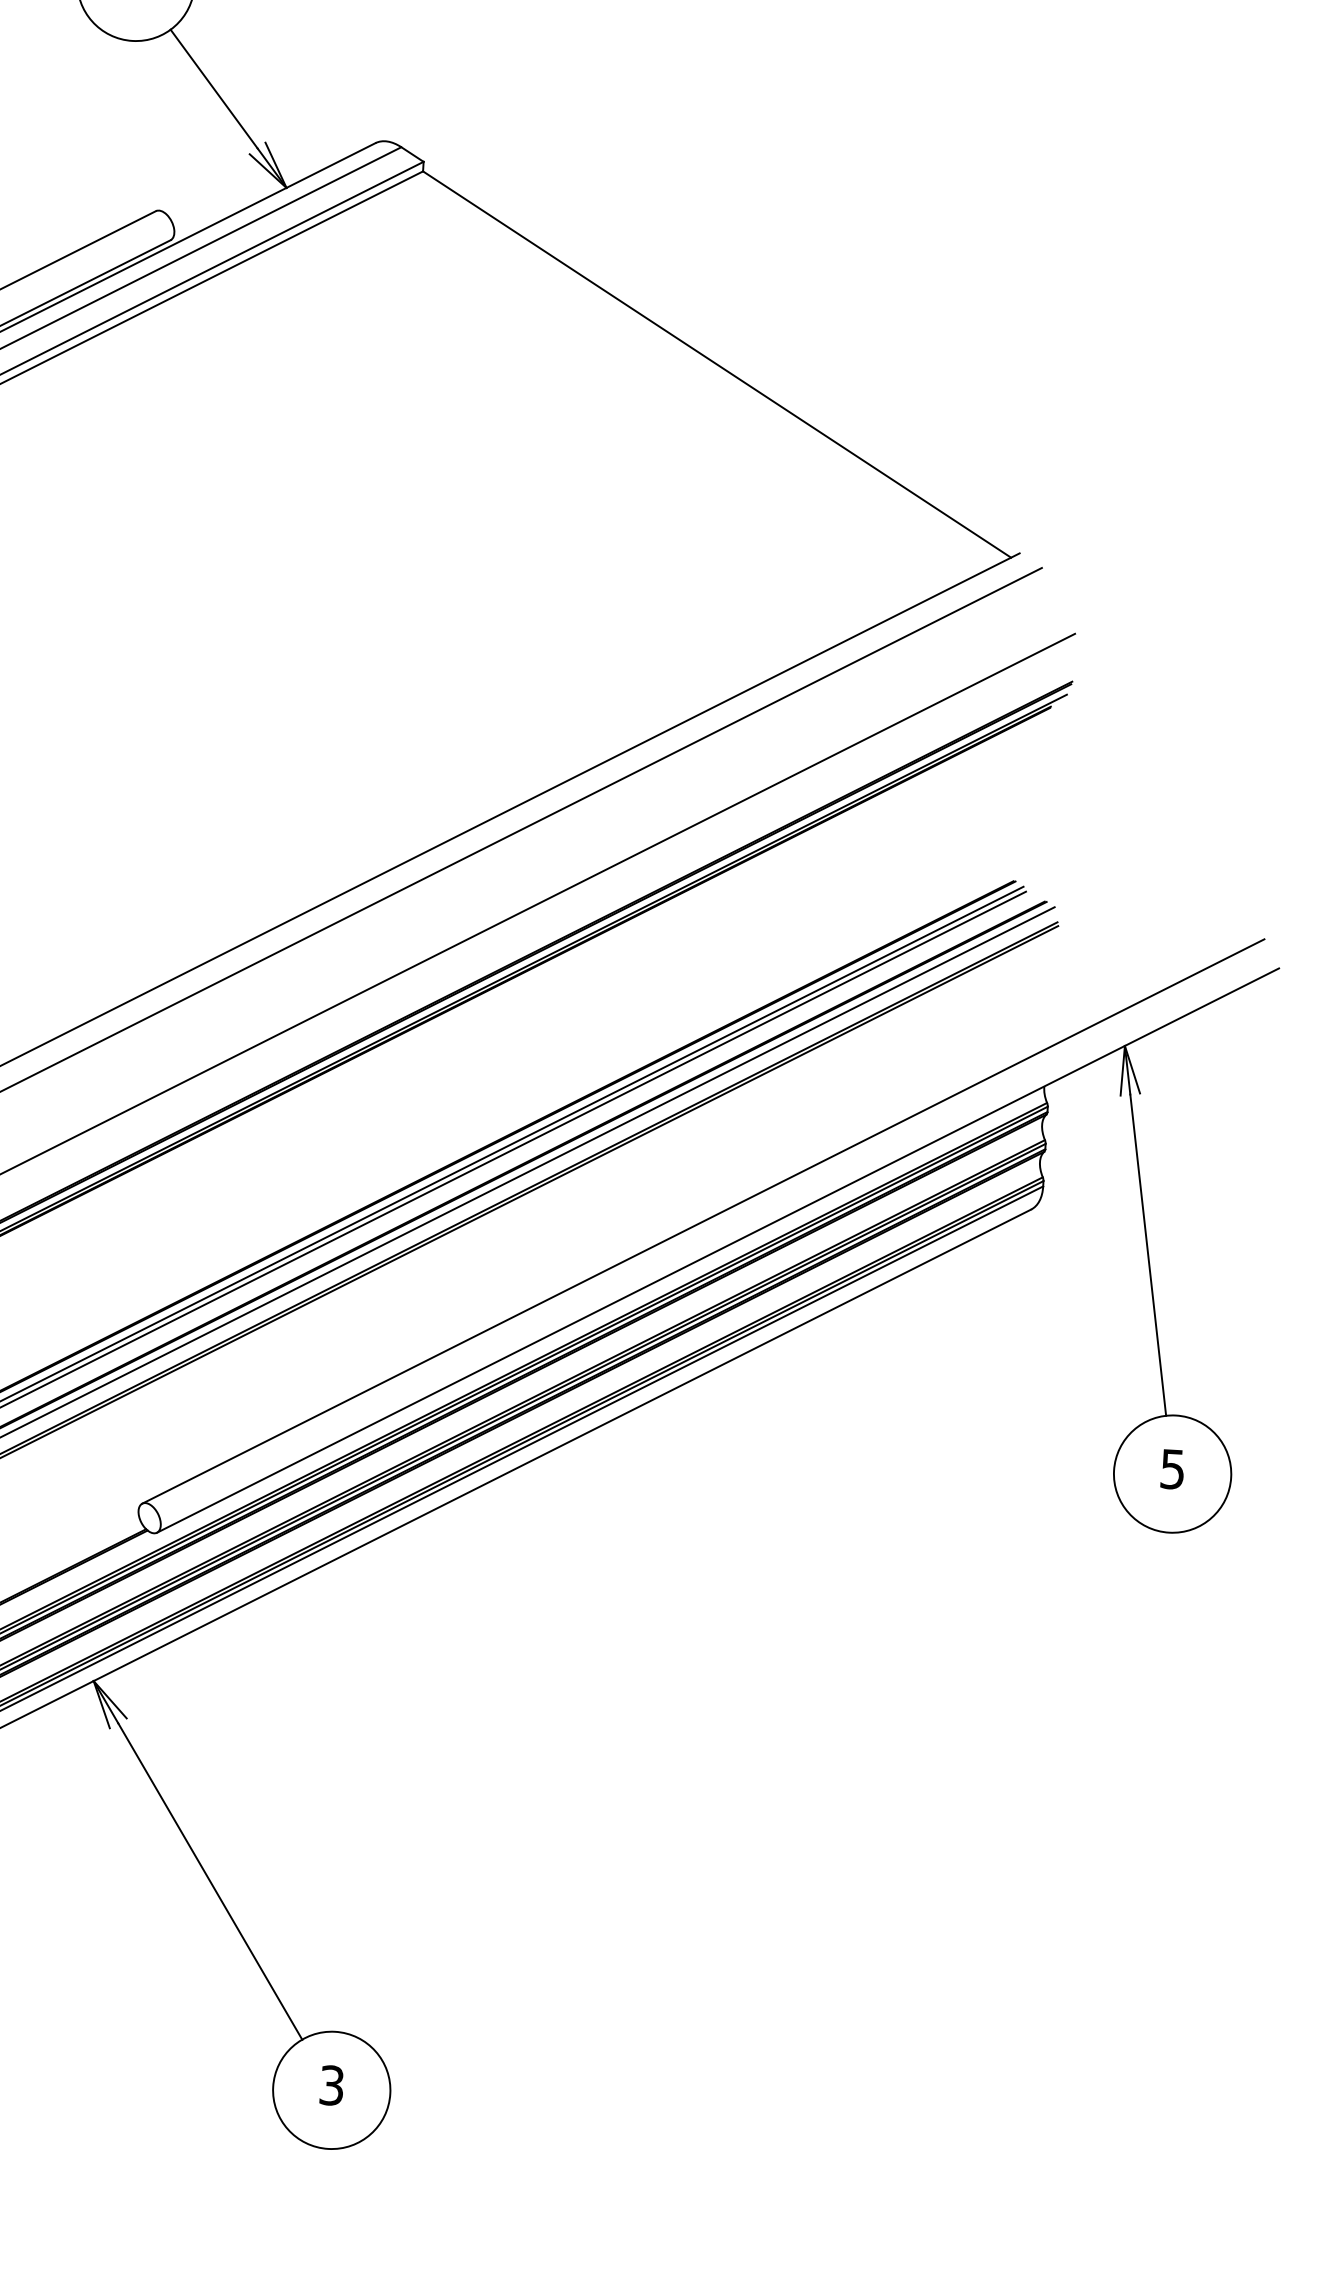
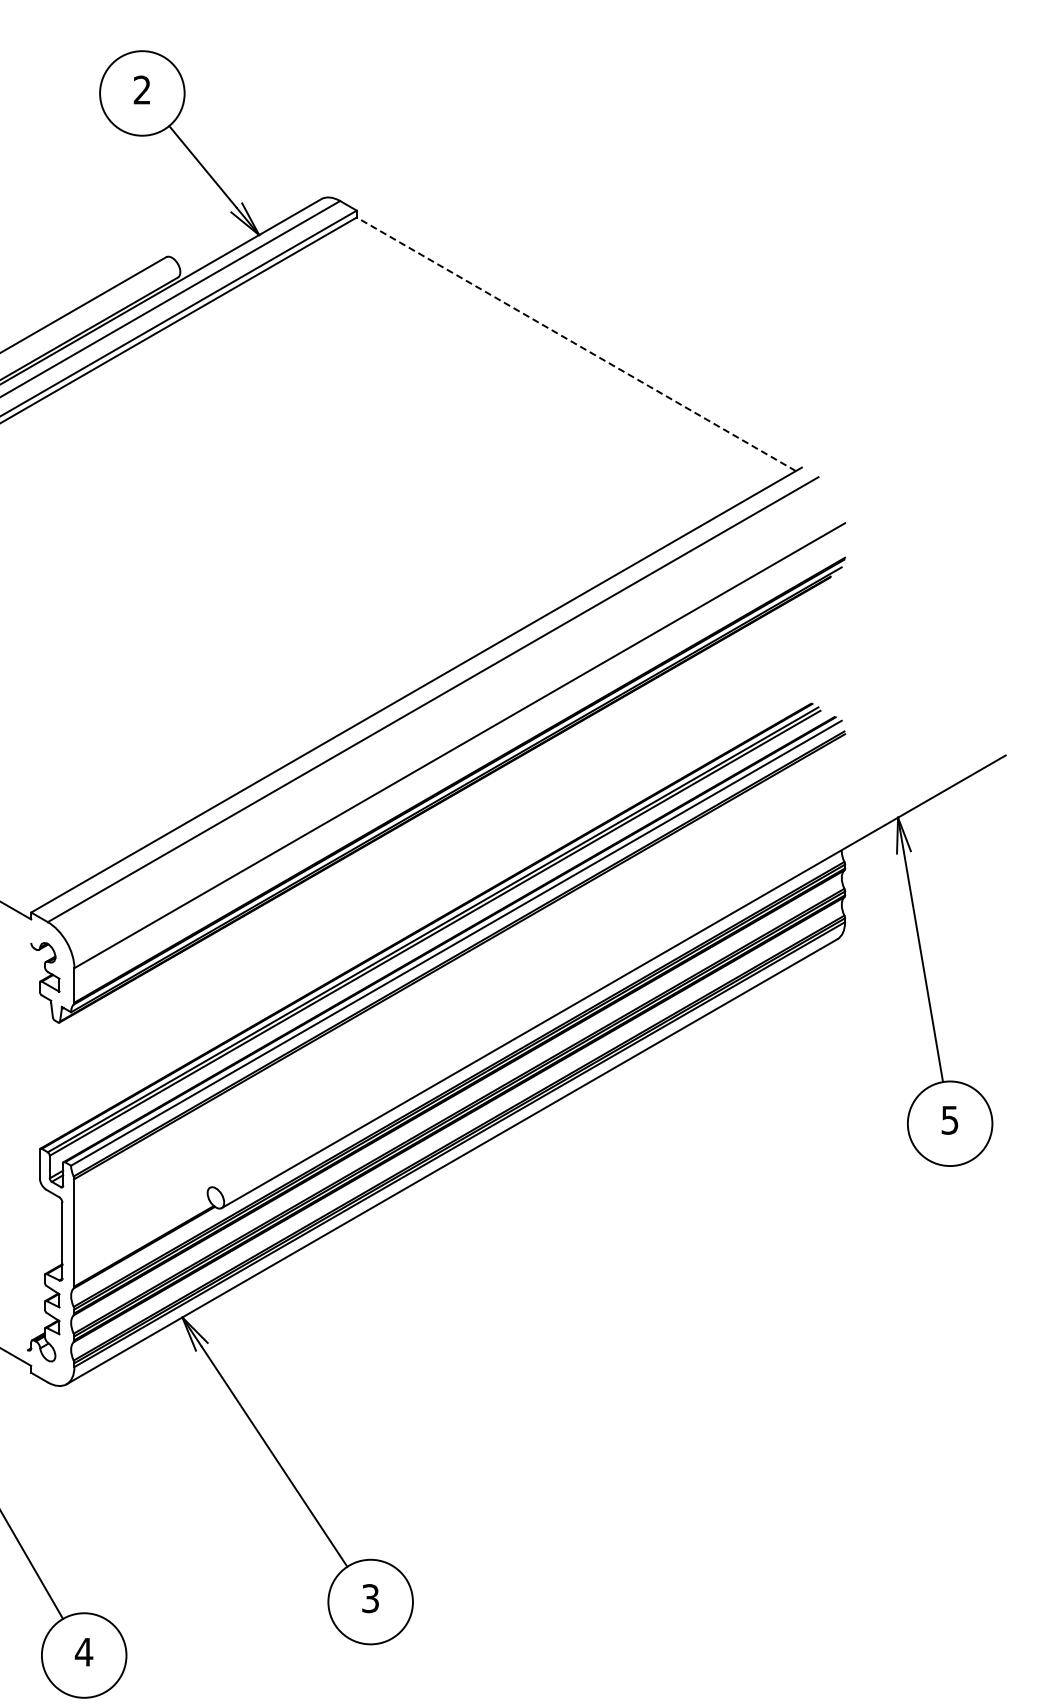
line: (717, 364) -> (576, 344), solid -> dashed
line: (704, 1221) -> (602, 961), removed

